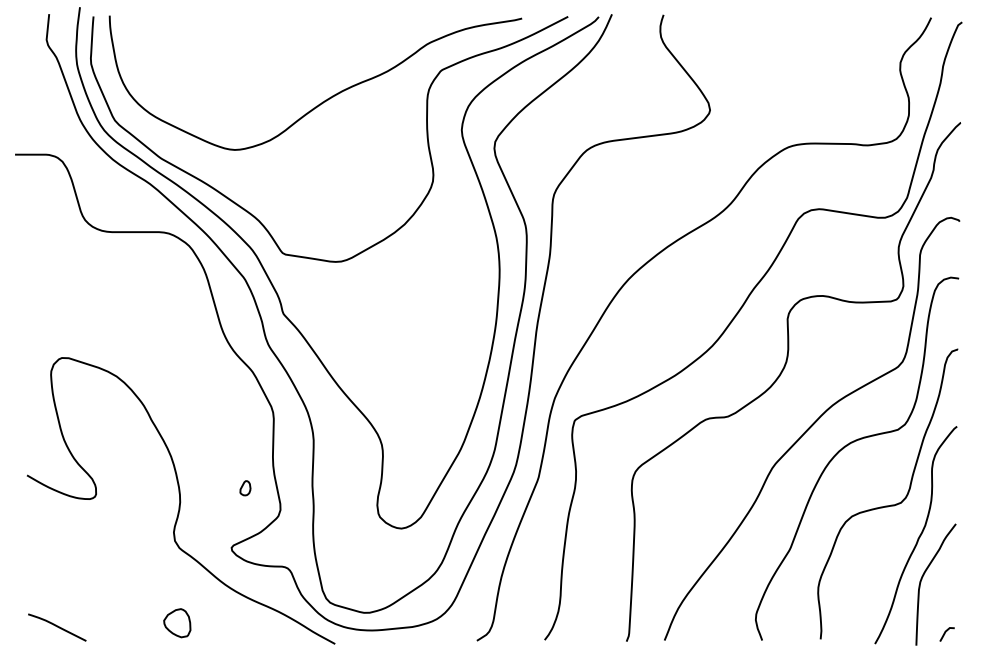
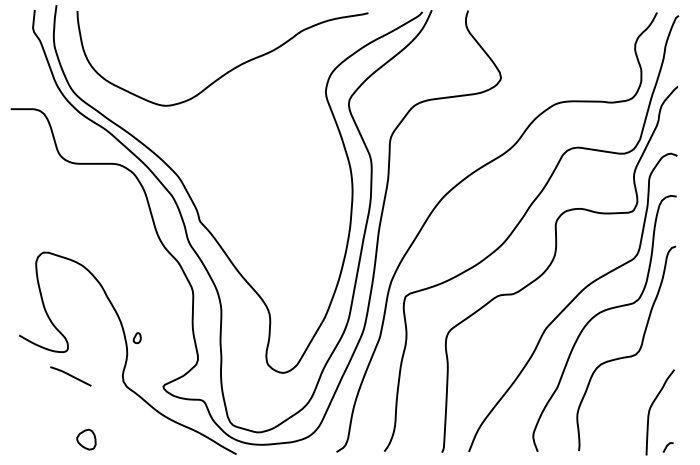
curve: (426, 138) -> (300, 97), removed
part: (245, 488) -> (137, 338), moved
curve: (918, 536) -> (648, 378), removed
part: (177, 623) -> (86, 439), moved
curve: (57, 627) -> (71, 376), moved

